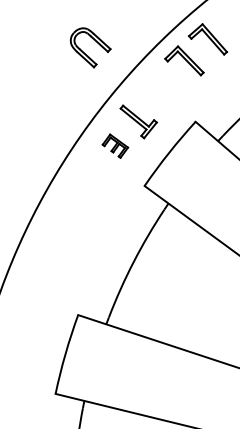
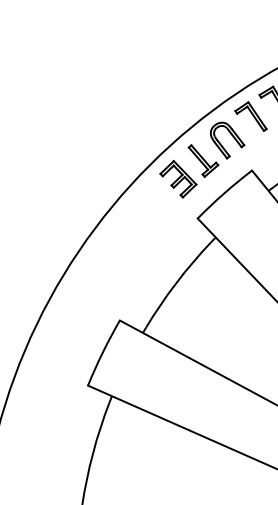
part: (97, 43) -> (233, 138), moved
part: (115, 146) -> (178, 179), size x1.67

